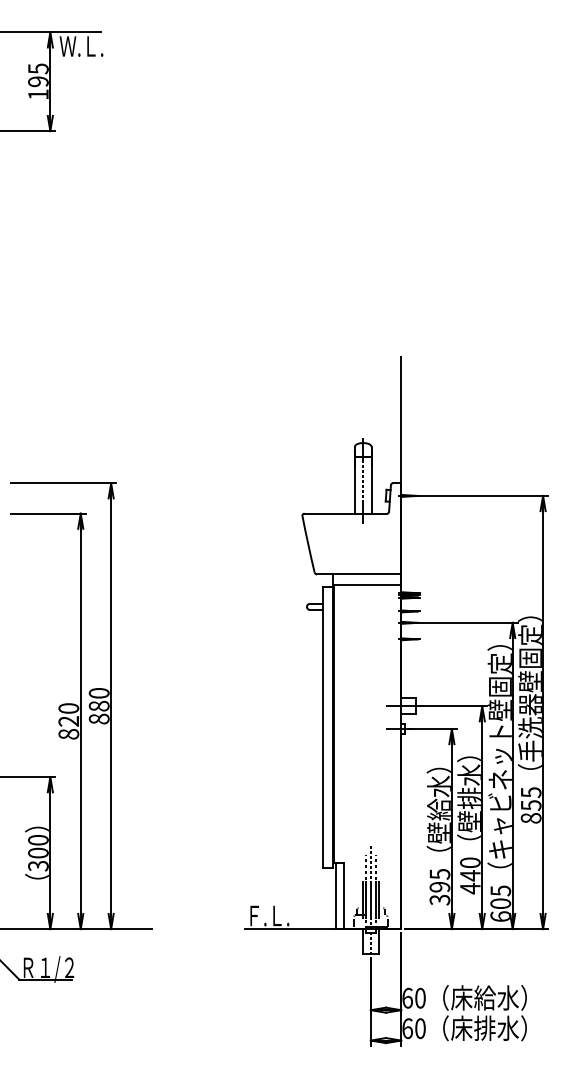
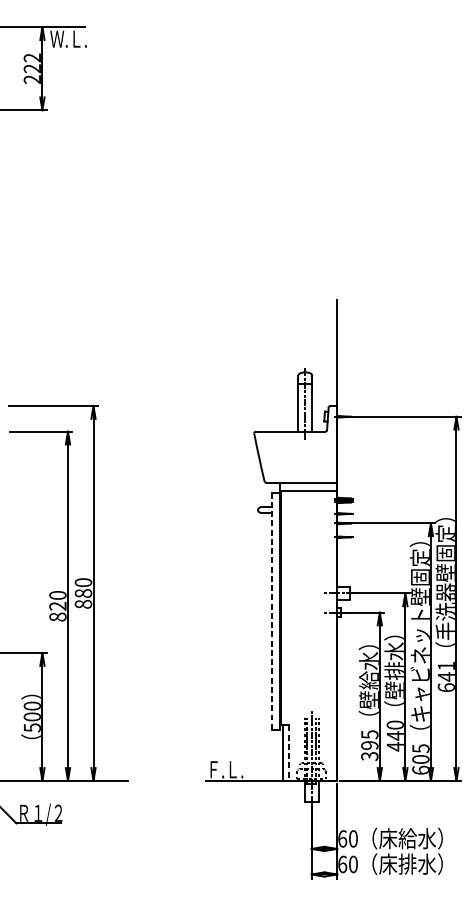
text: (38, 81) -> (32, 68), 195 -> 222
line: (323, 727) -> (271, 611), solid -> dashed
text: (530, 805) -> (445, 676), 855 -> 641
text: (38, 865) -> (32, 727), 300 -> 500
line: (343, 896) -> (288, 753), solid -> dashed

